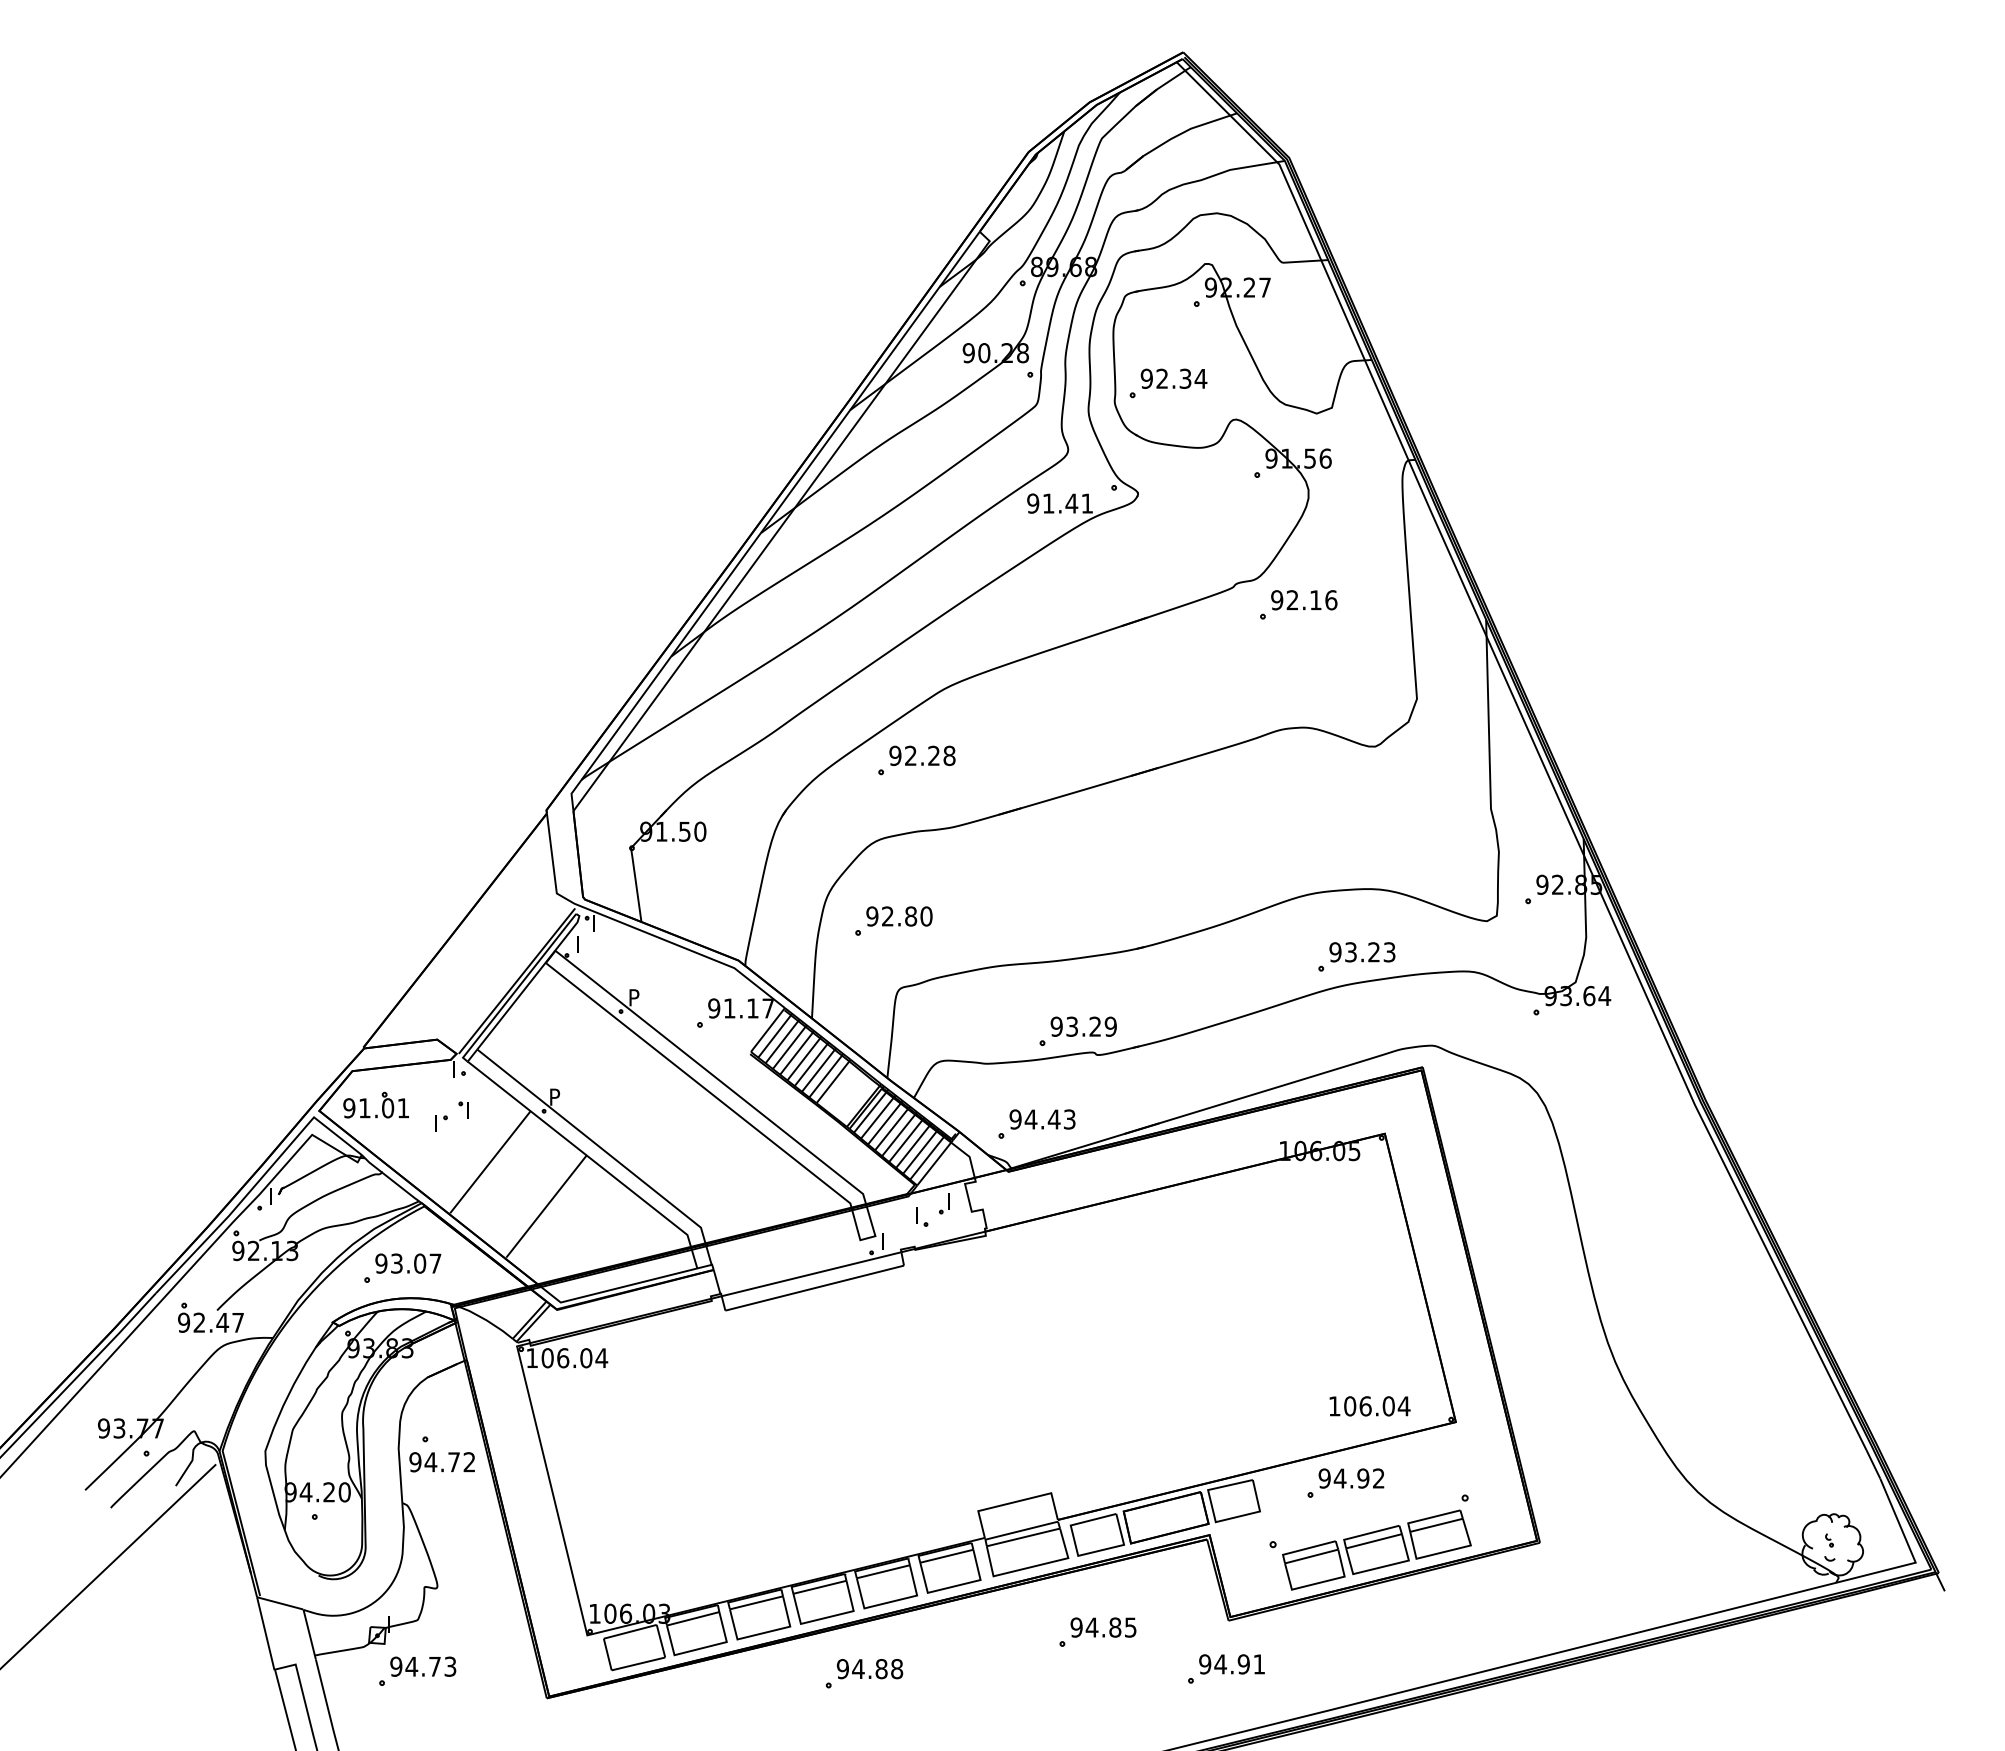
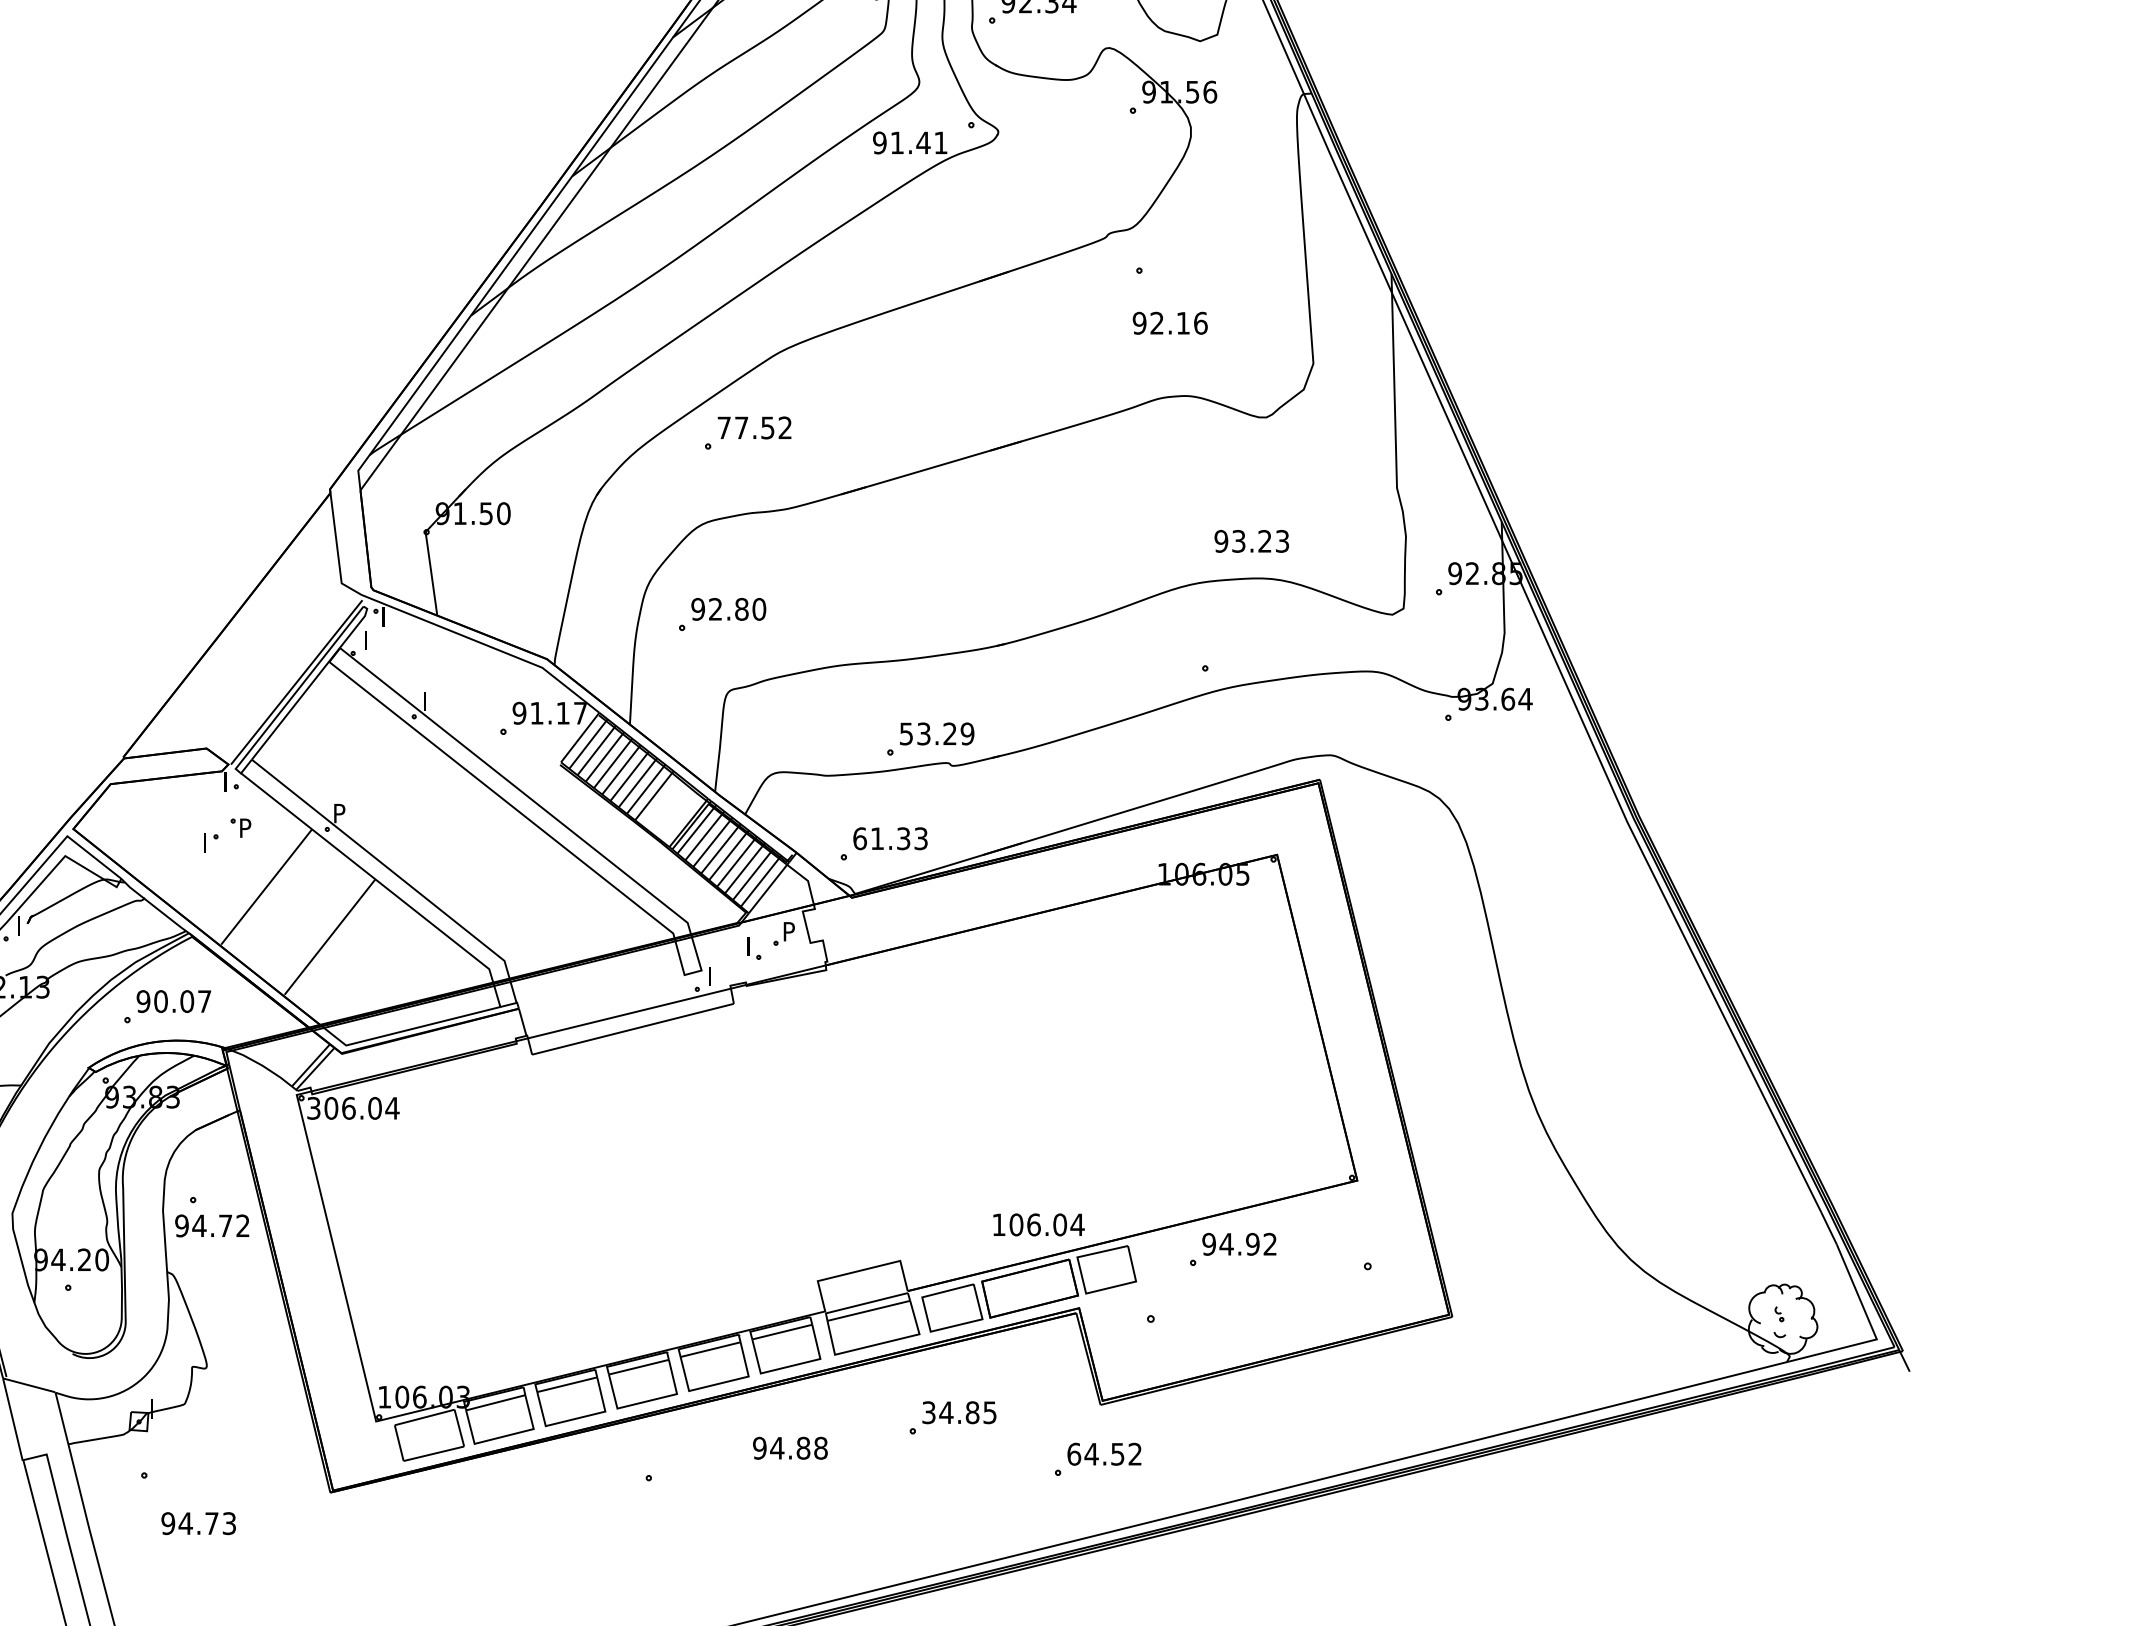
text: (1304, 600) -> (1170, 323), moved
text: (922, 755) -> (754, 427), 92.28 -> 77.52
text: (1362, 952) -> (1251, 541), moved
text: (634, 997) -> (429, 700), P -> I
text: (1056, 1026) -> (906, 733), 93.29 -> 53.29
part: (382, 1104) -> (144, 821), removed
text: (471, 1109) -> (245, 827), I -> P
text: (1034, 1119) -> (881, 838), 94.43 -> 61.33
text: (953, 1201) -> (789, 931), I -> P
text: (396, 1263) -> (160, 1001), 93.07 -> 90.07
text: (531, 1358) -> (313, 1108), 106.04 -> 306.04
text: (1369, 1406) -> (1038, 1225), moved
part: (1376, 1549) -> (1267, 1324), removed
text: (1076, 1627) -> (928, 1412), 94.85 -> 34.85
text: (1231, 1664) -> (1103, 1454), 94.91 -> 64.52
text: (423, 1666) -> (198, 1523), moved
text: (869, 1669) -> (789, 1448), moved

